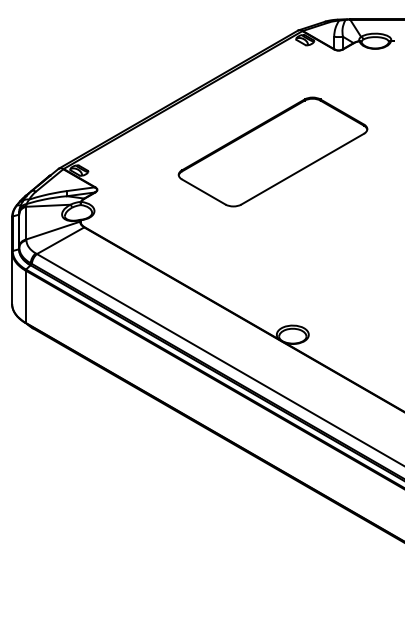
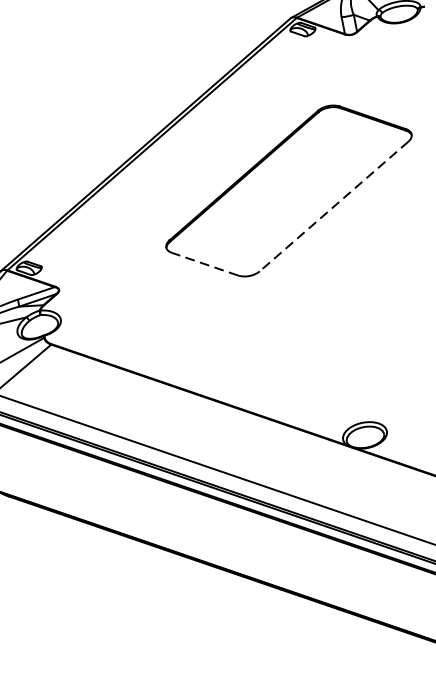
line: (302, 169) -> (333, 207), solid -> dashed
line: (203, 191) -> (204, 263), solid -> dashed

